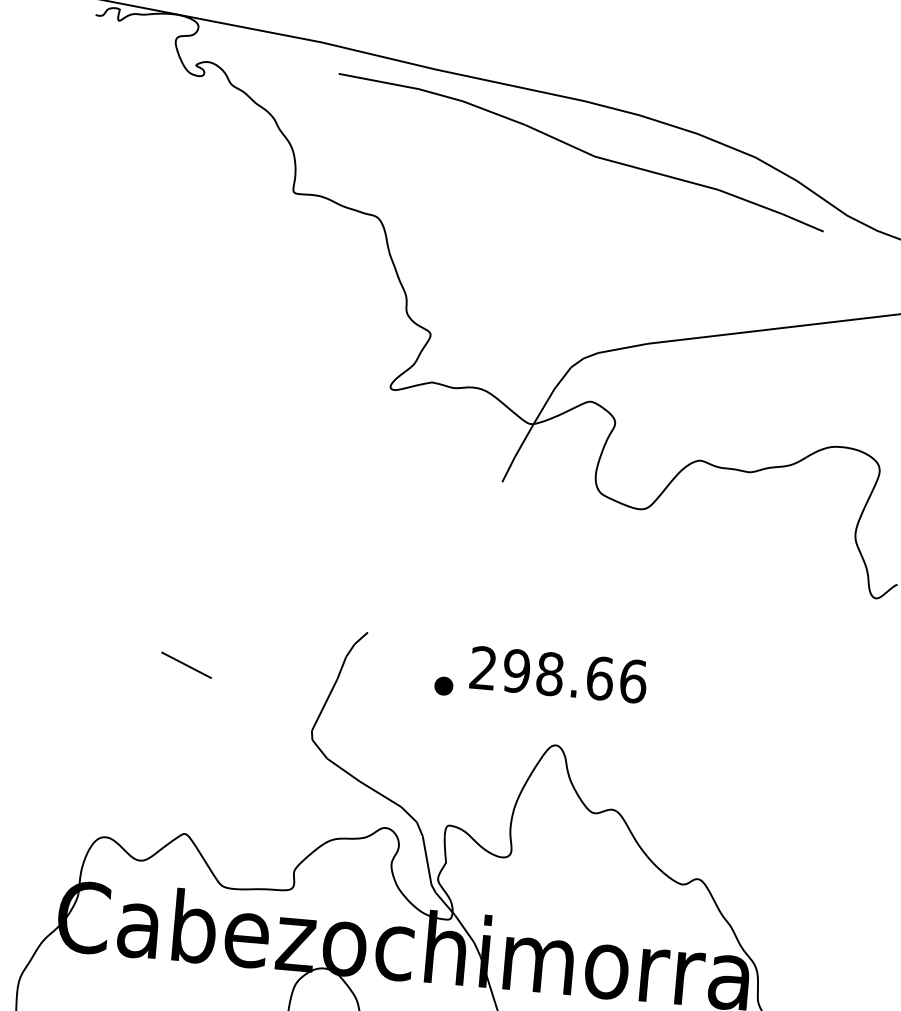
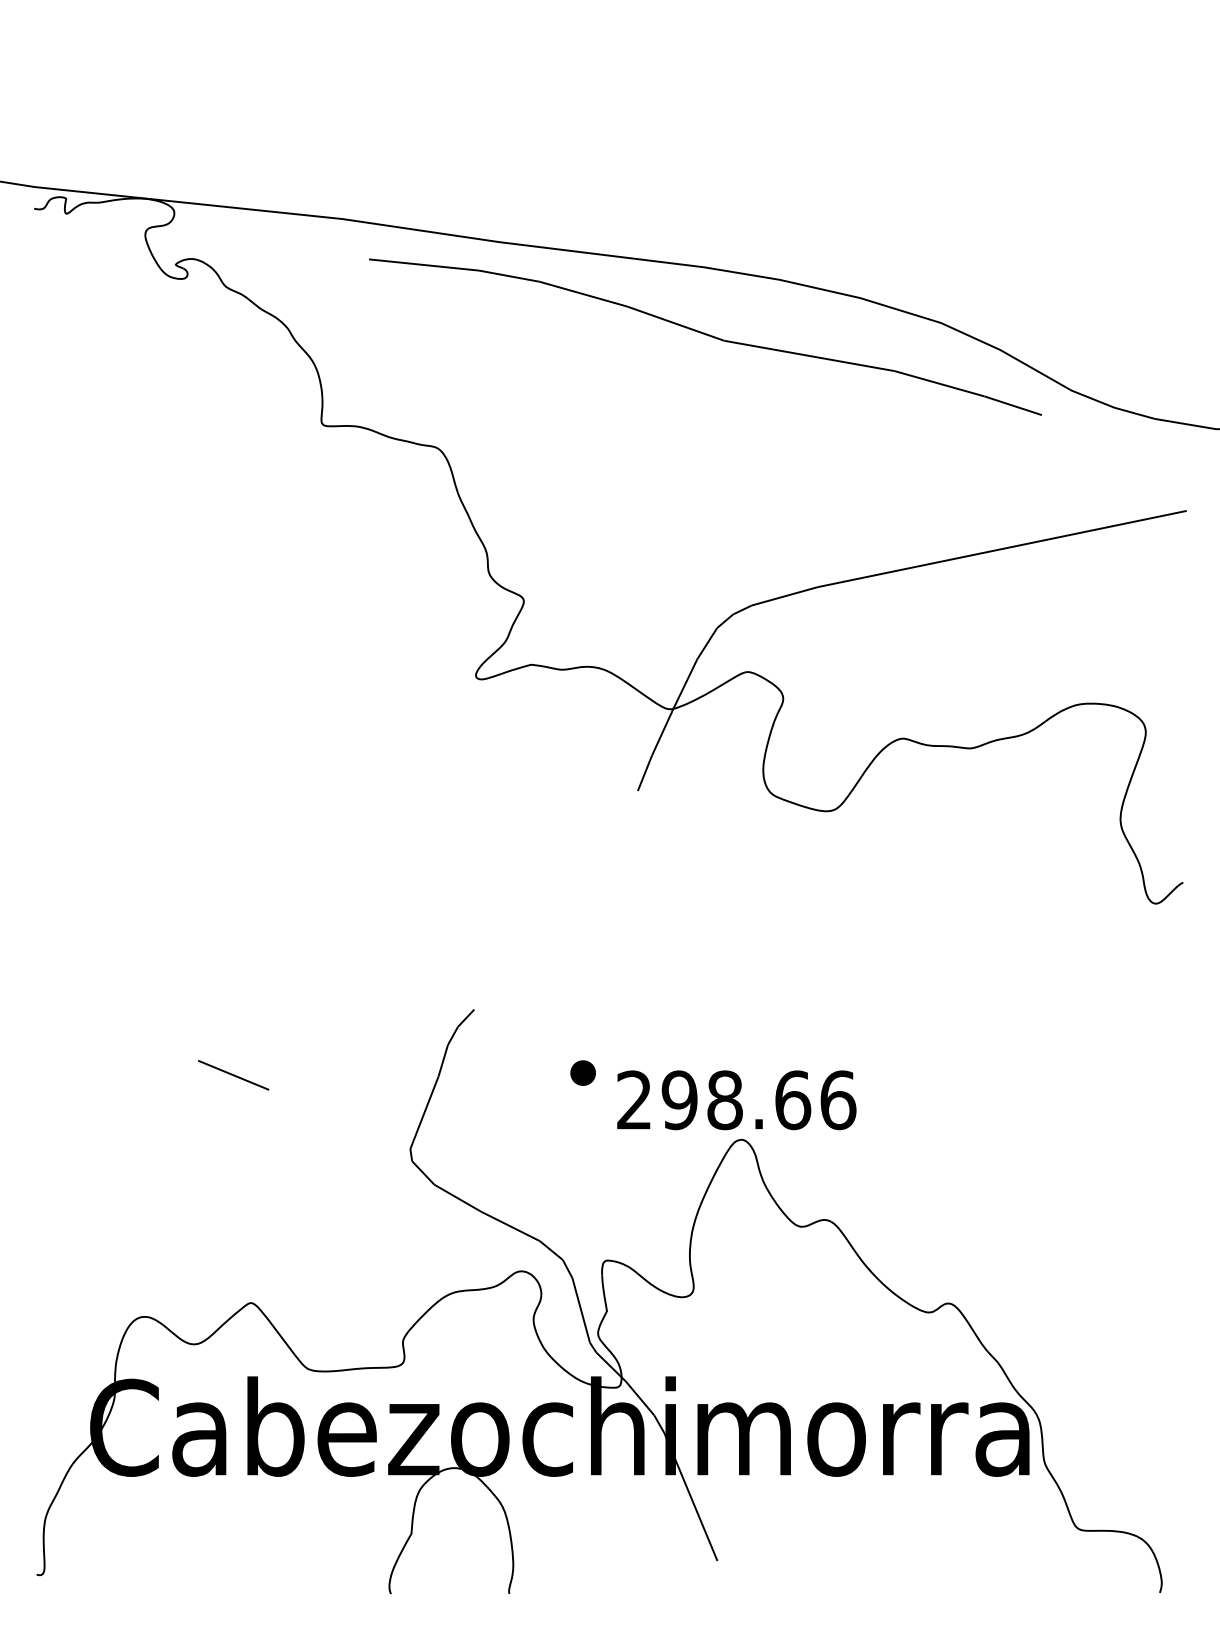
text: (558, 674) -> (736, 1100), moved

